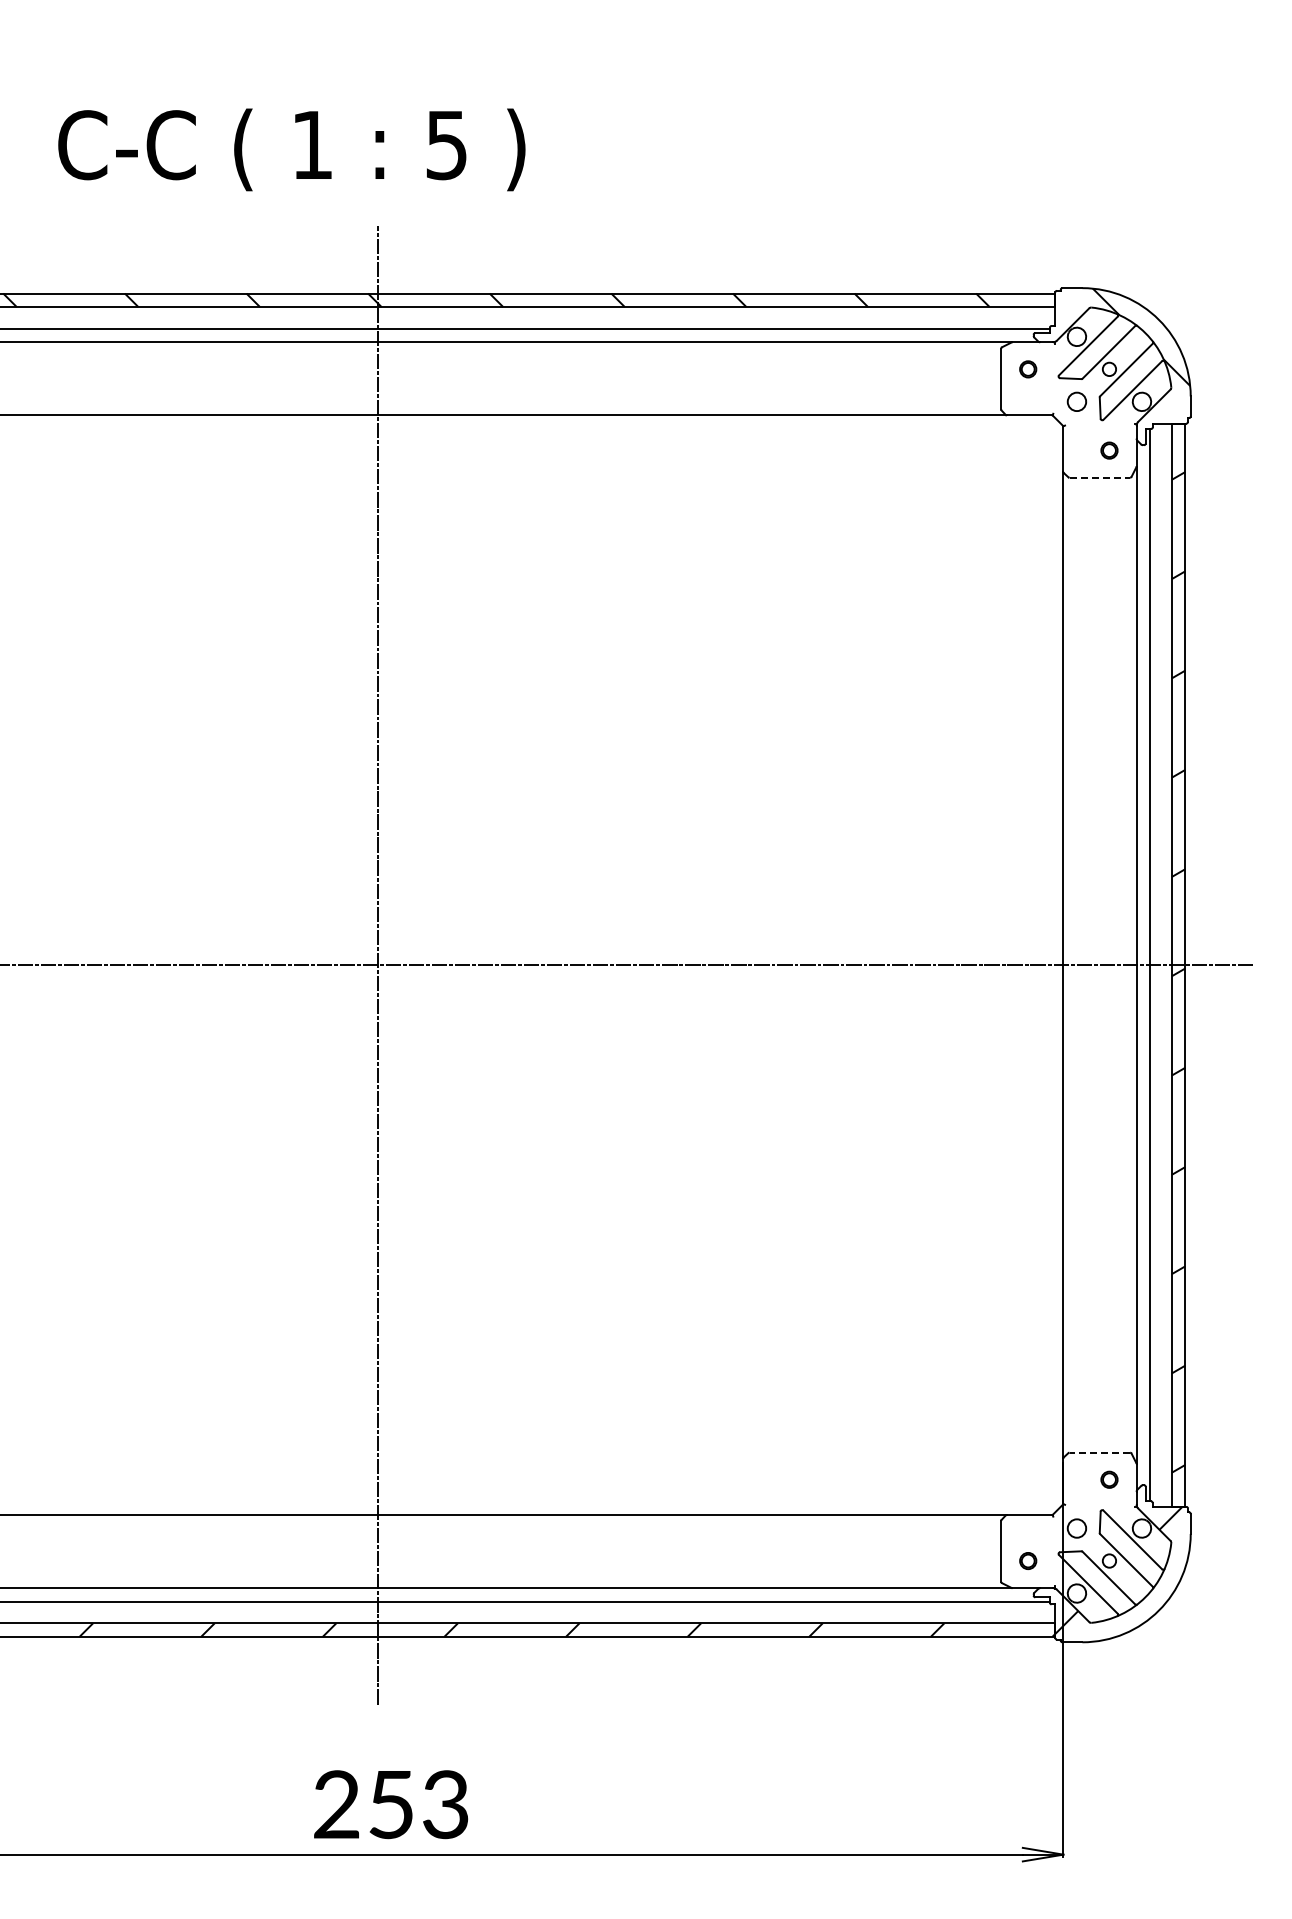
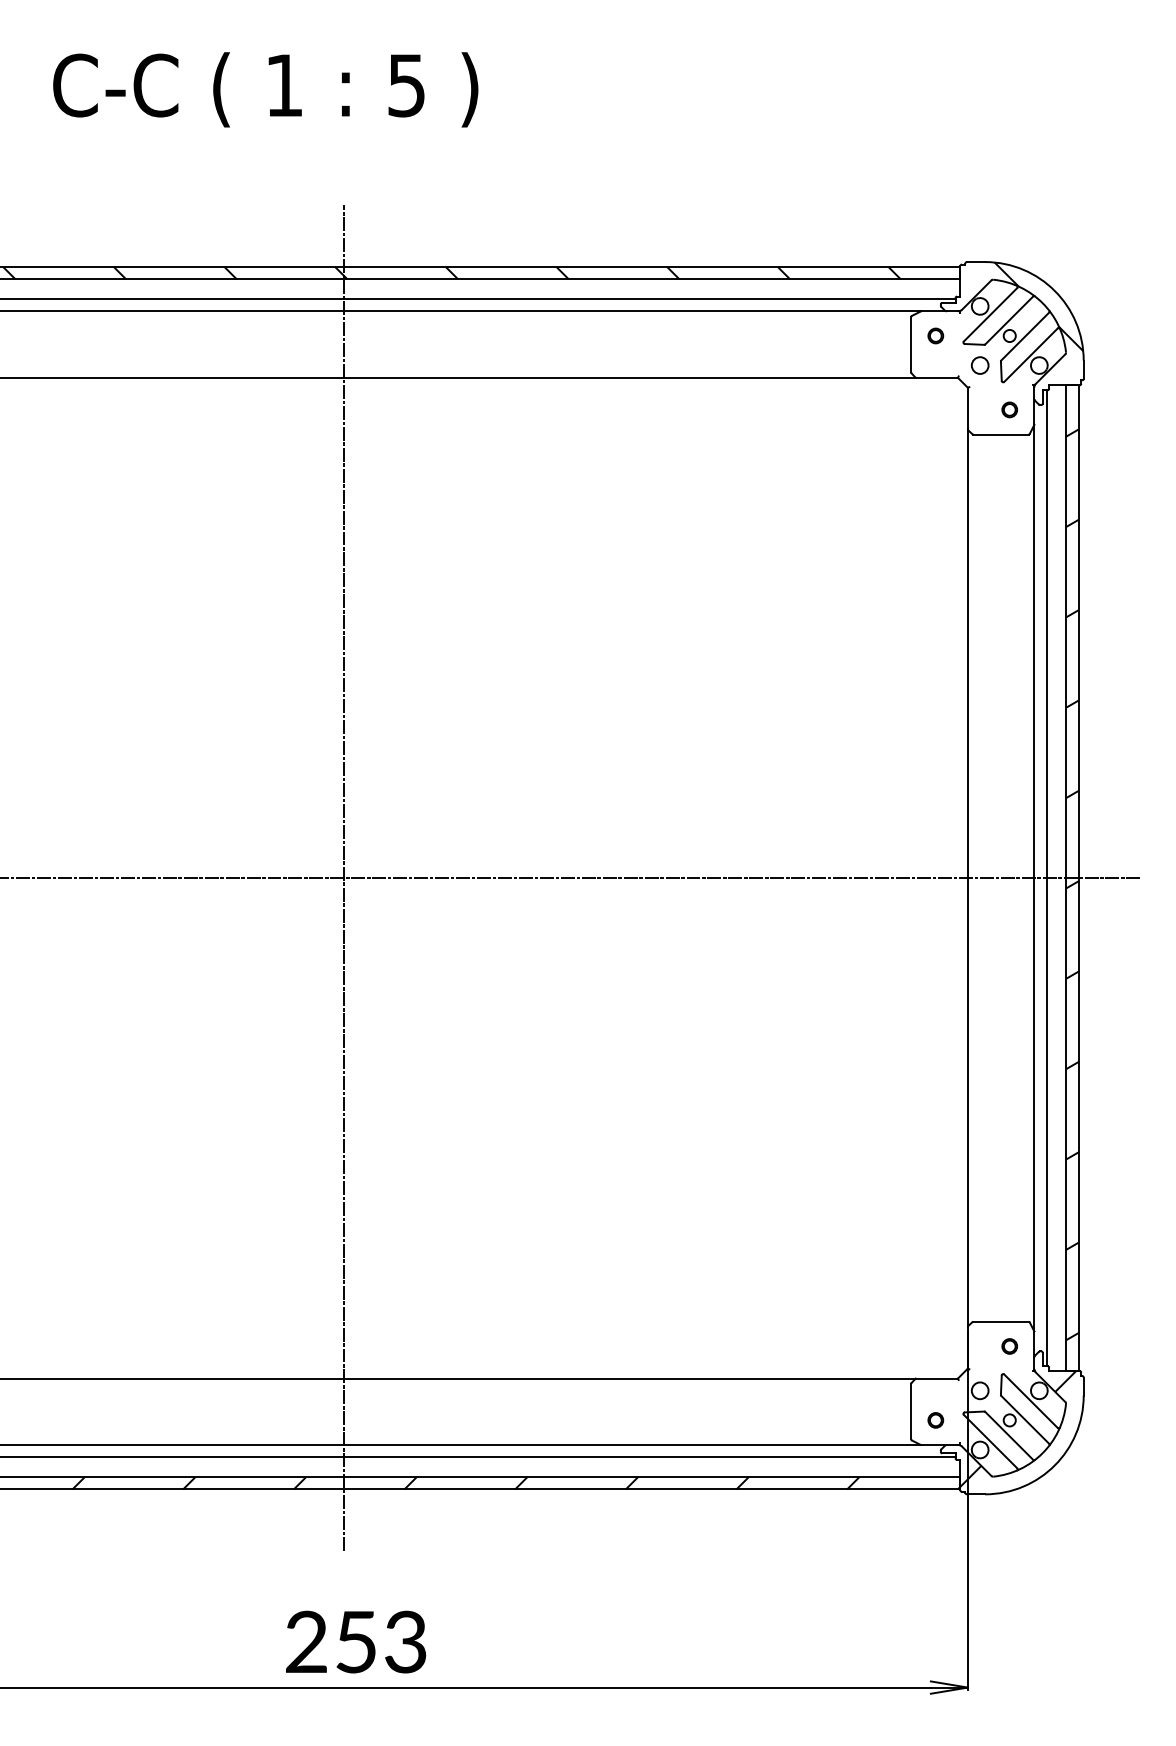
text: (291, 149) -> (265, 89), moved
line: (1100, 477) -> (1001, 434), dashed -> solid
line: (1099, 1452) -> (1000, 1321), dashed -> solid

